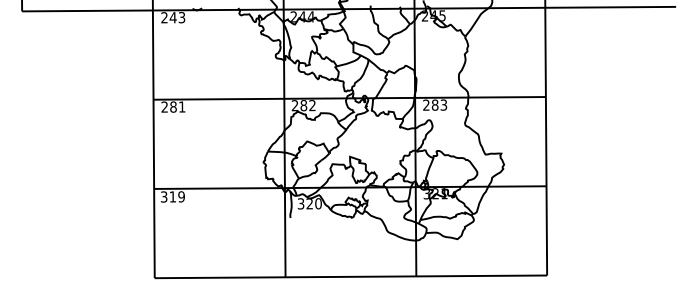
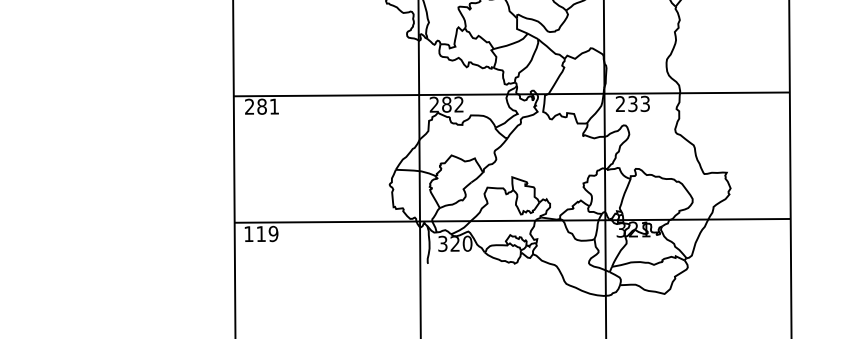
text: (434, 104) -> (631, 103), 283 -> 233
text: (164, 196) -> (249, 233), 319 -> 119

